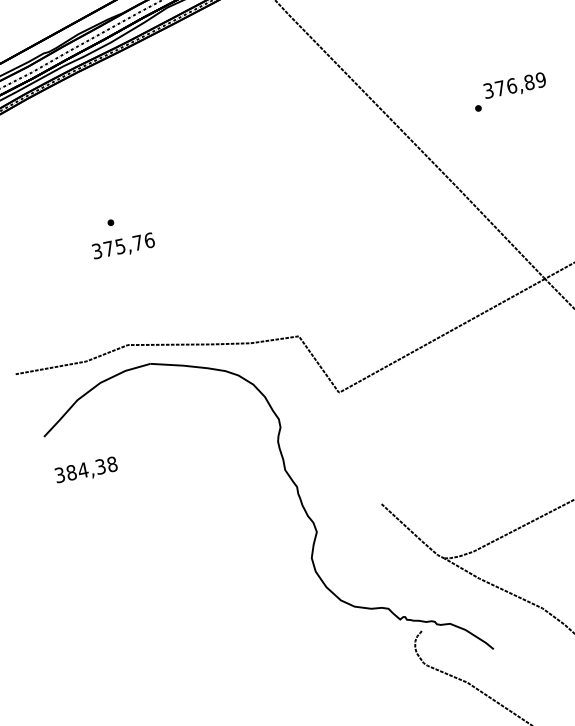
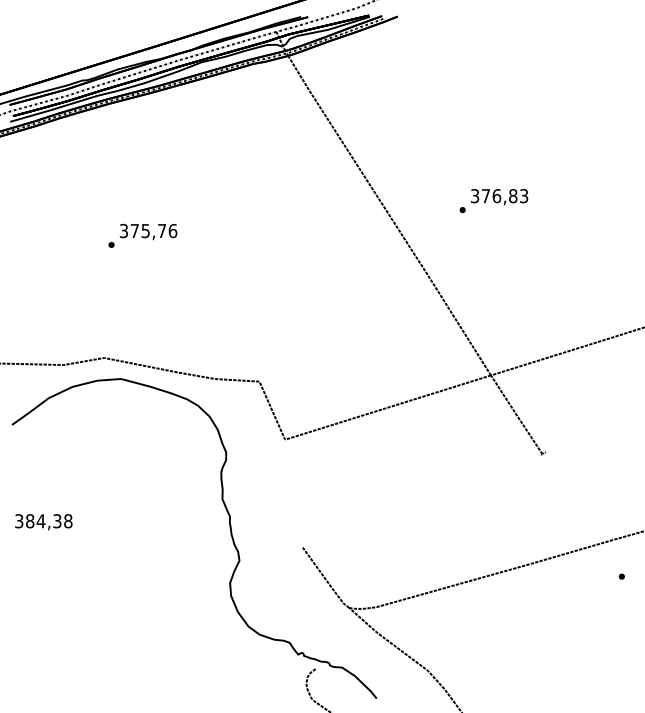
text: (540, 80) -> (523, 196), 376,89 -> 376,83
text: (123, 246) -> (148, 231), moved
text: (86, 471) -> (43, 522), moved

